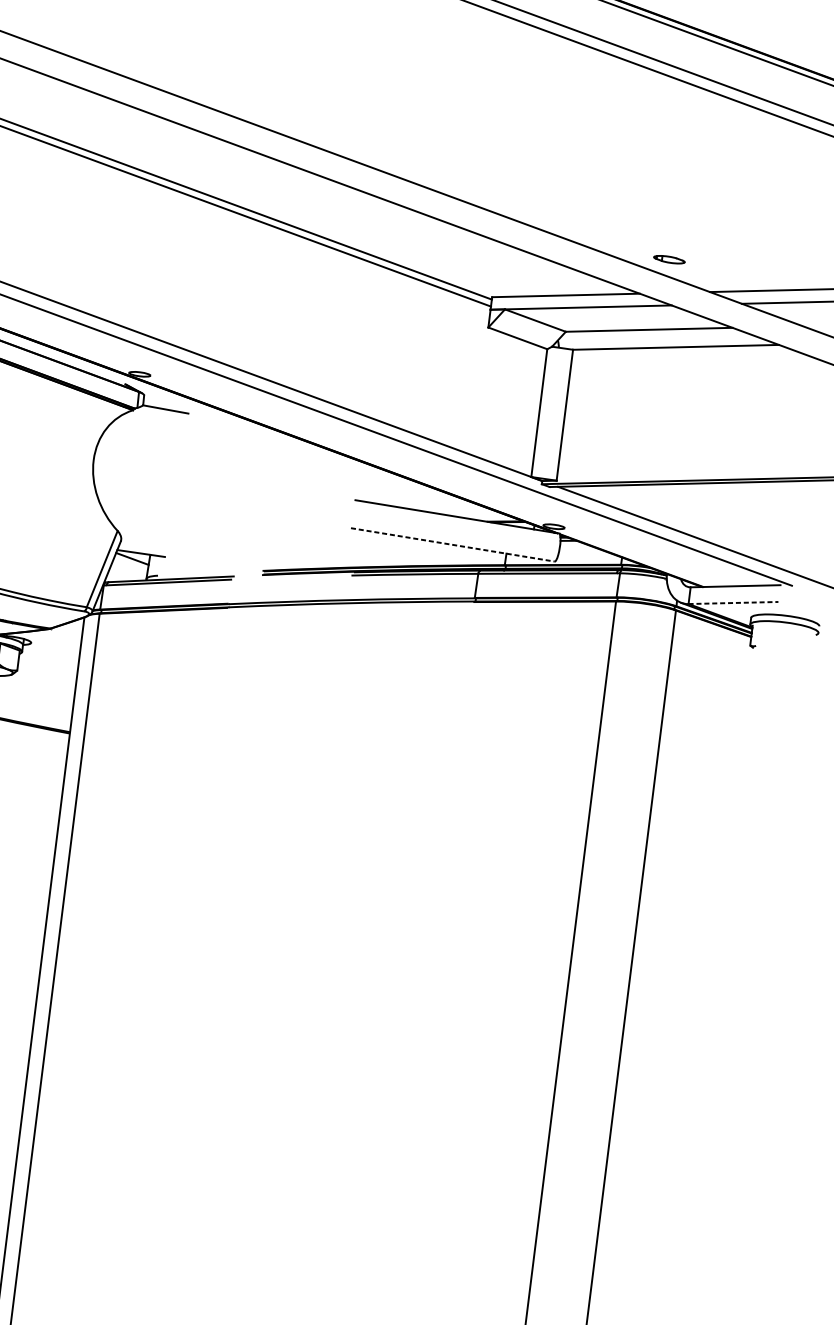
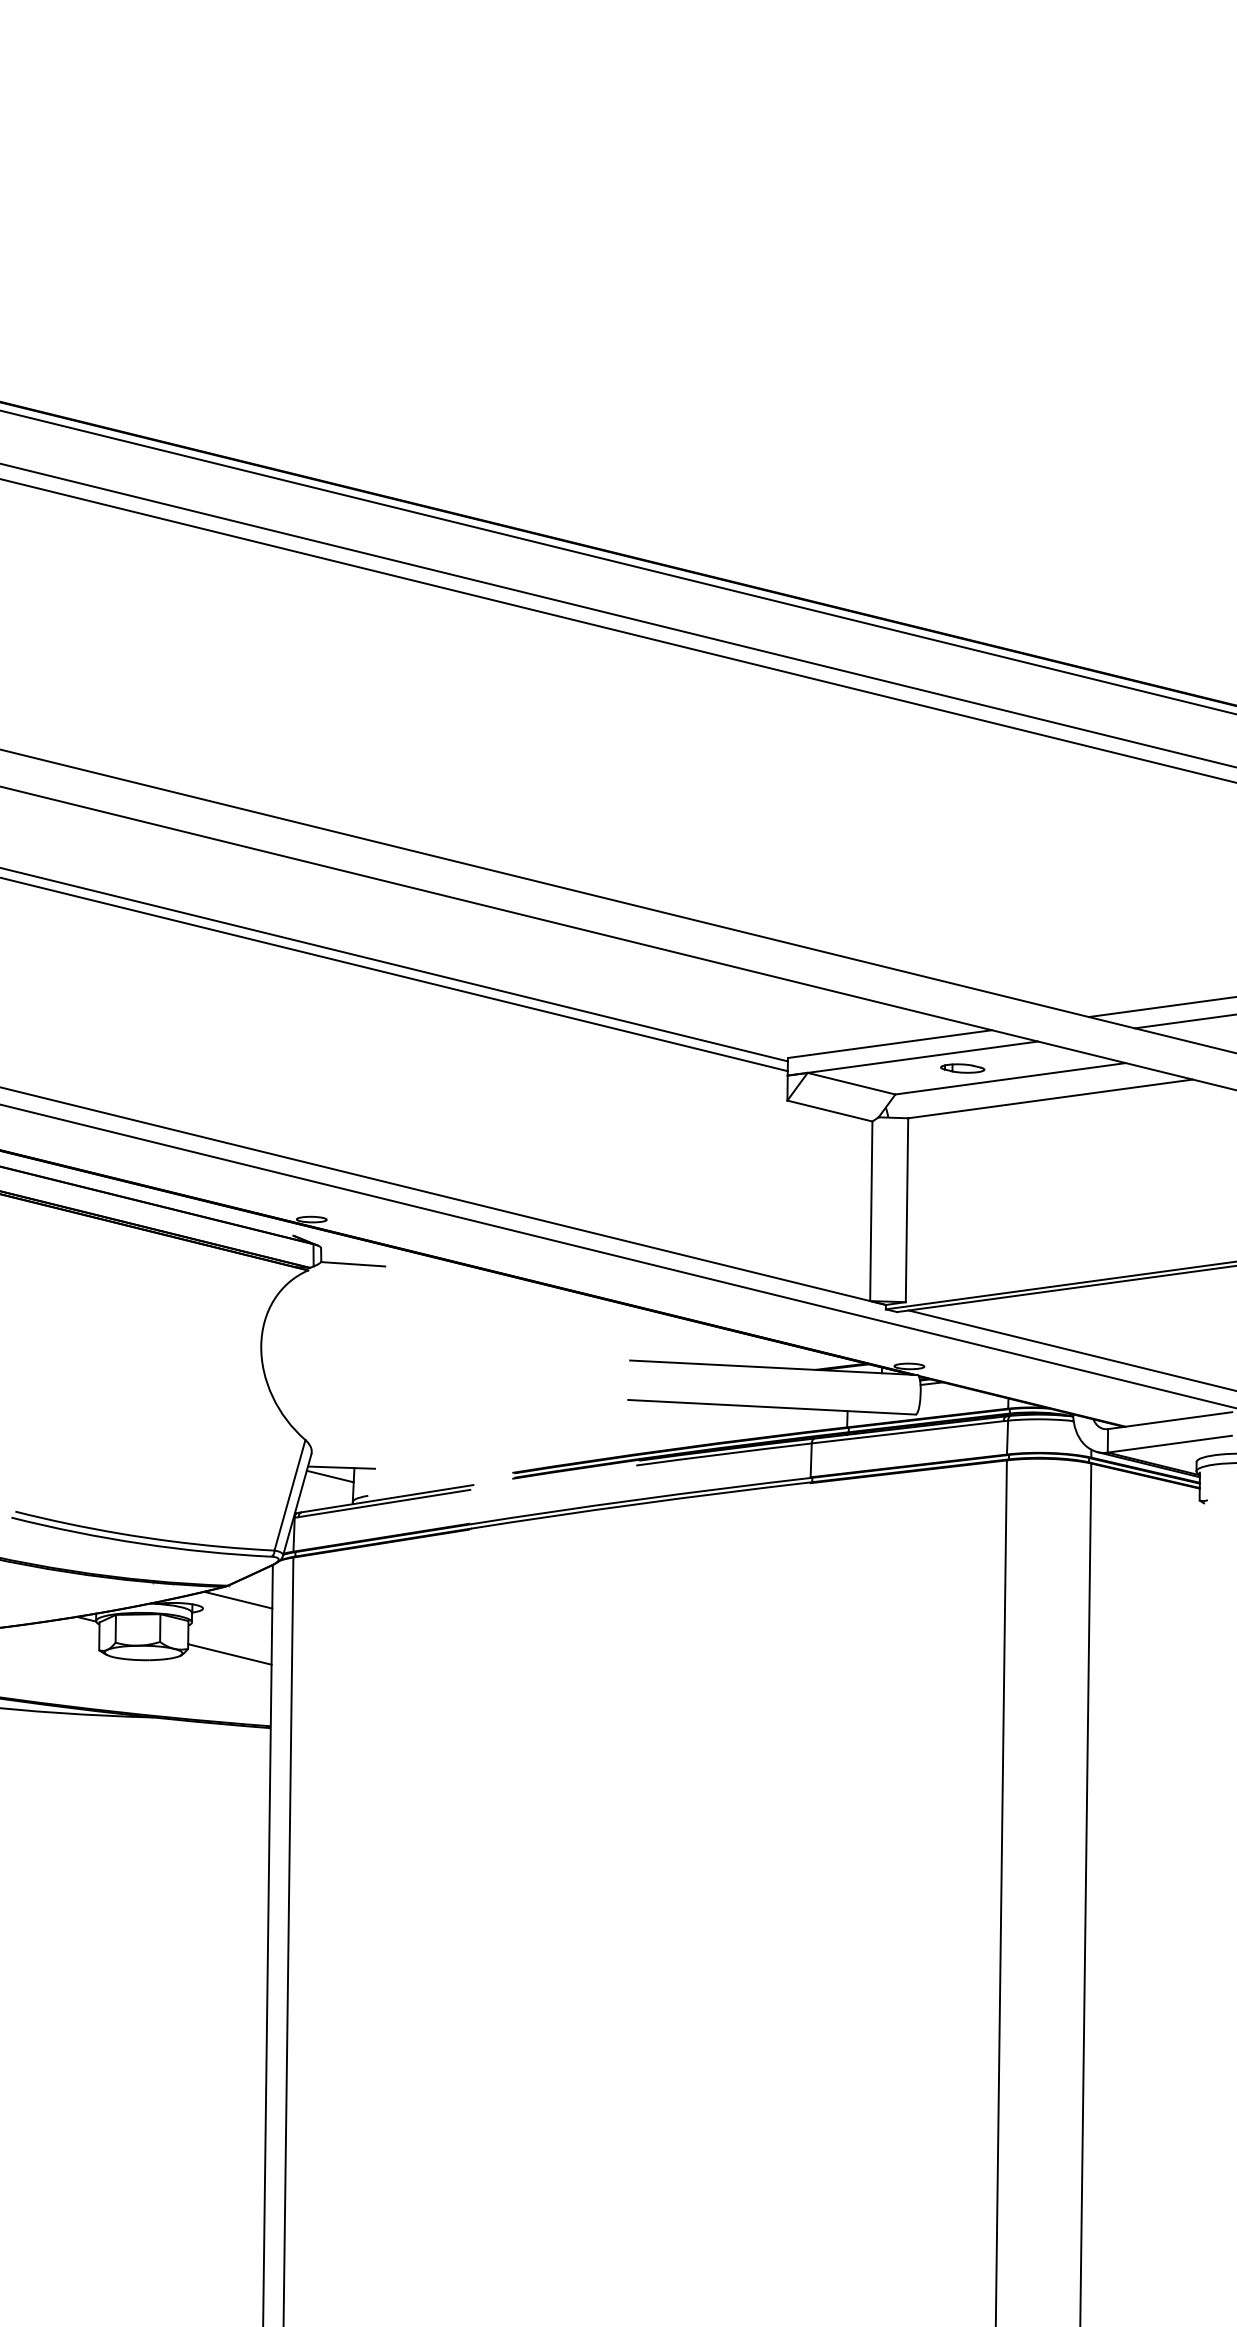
part: (669, 259) -> (962, 1068), moved
line: (453, 545) -> (772, 1407), dashed -> solid
line: (733, 603) -> (1169, 1444), dashed -> solid
line: (57, 639) -> (238, 1599), added
line: (46, 677) -> (229, 1654), added

